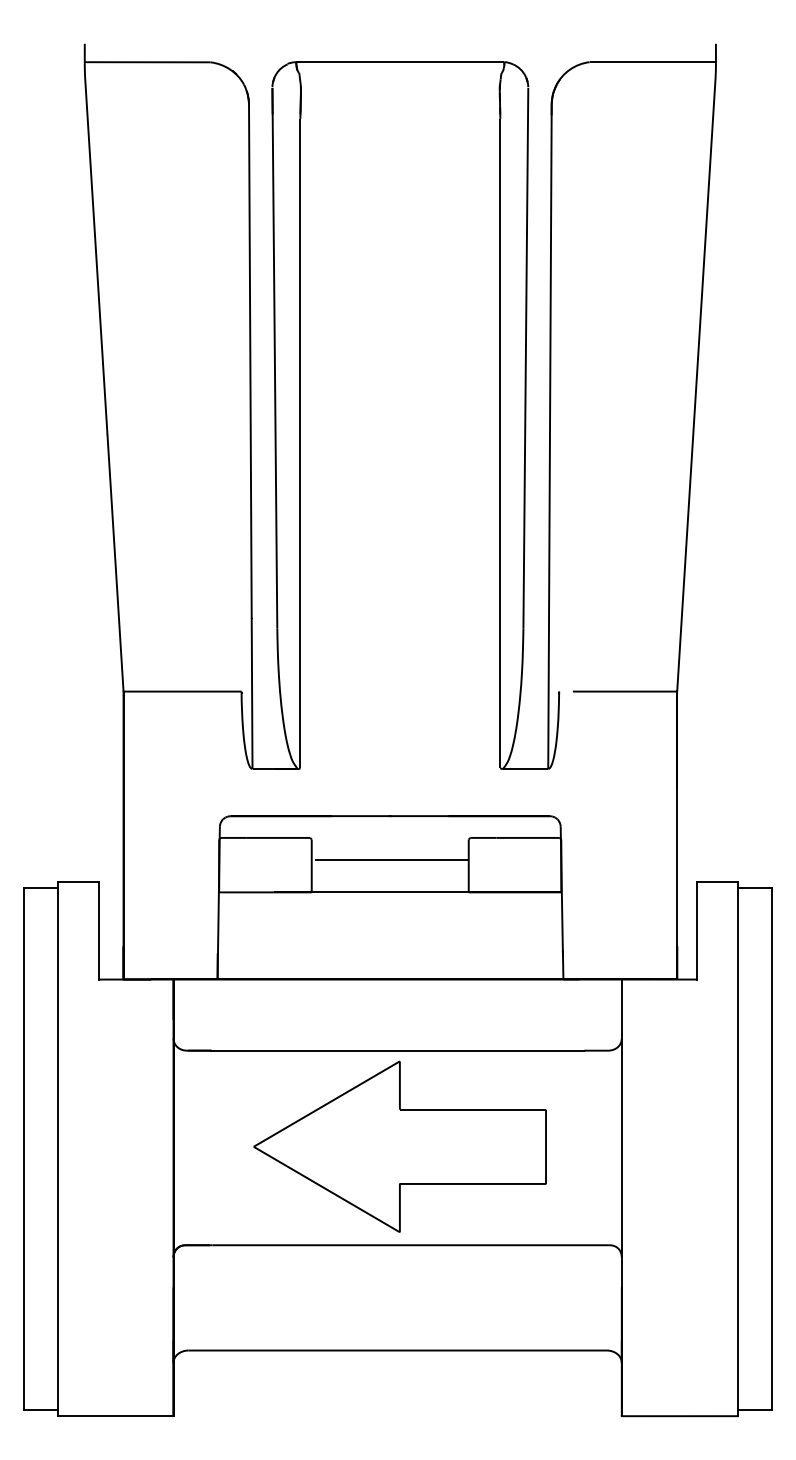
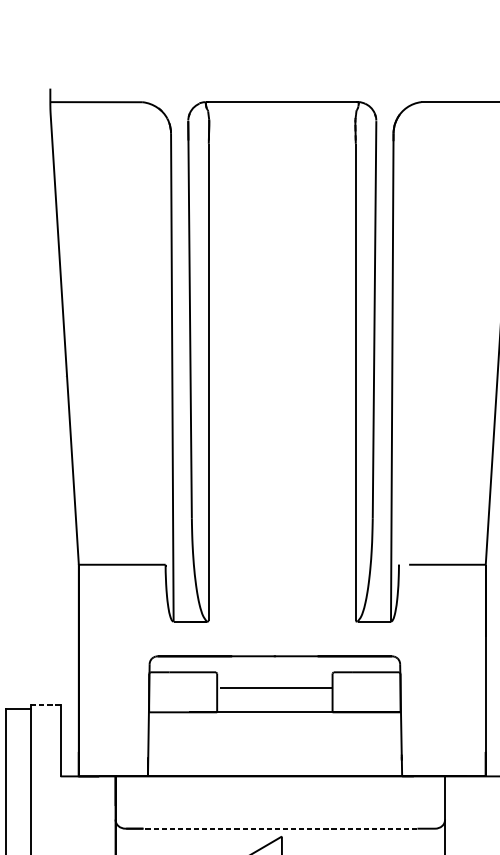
line: (78, 882) -> (45, 705), solid -> dashed
line: (397, 1050) -> (280, 828), solid -> dashed

